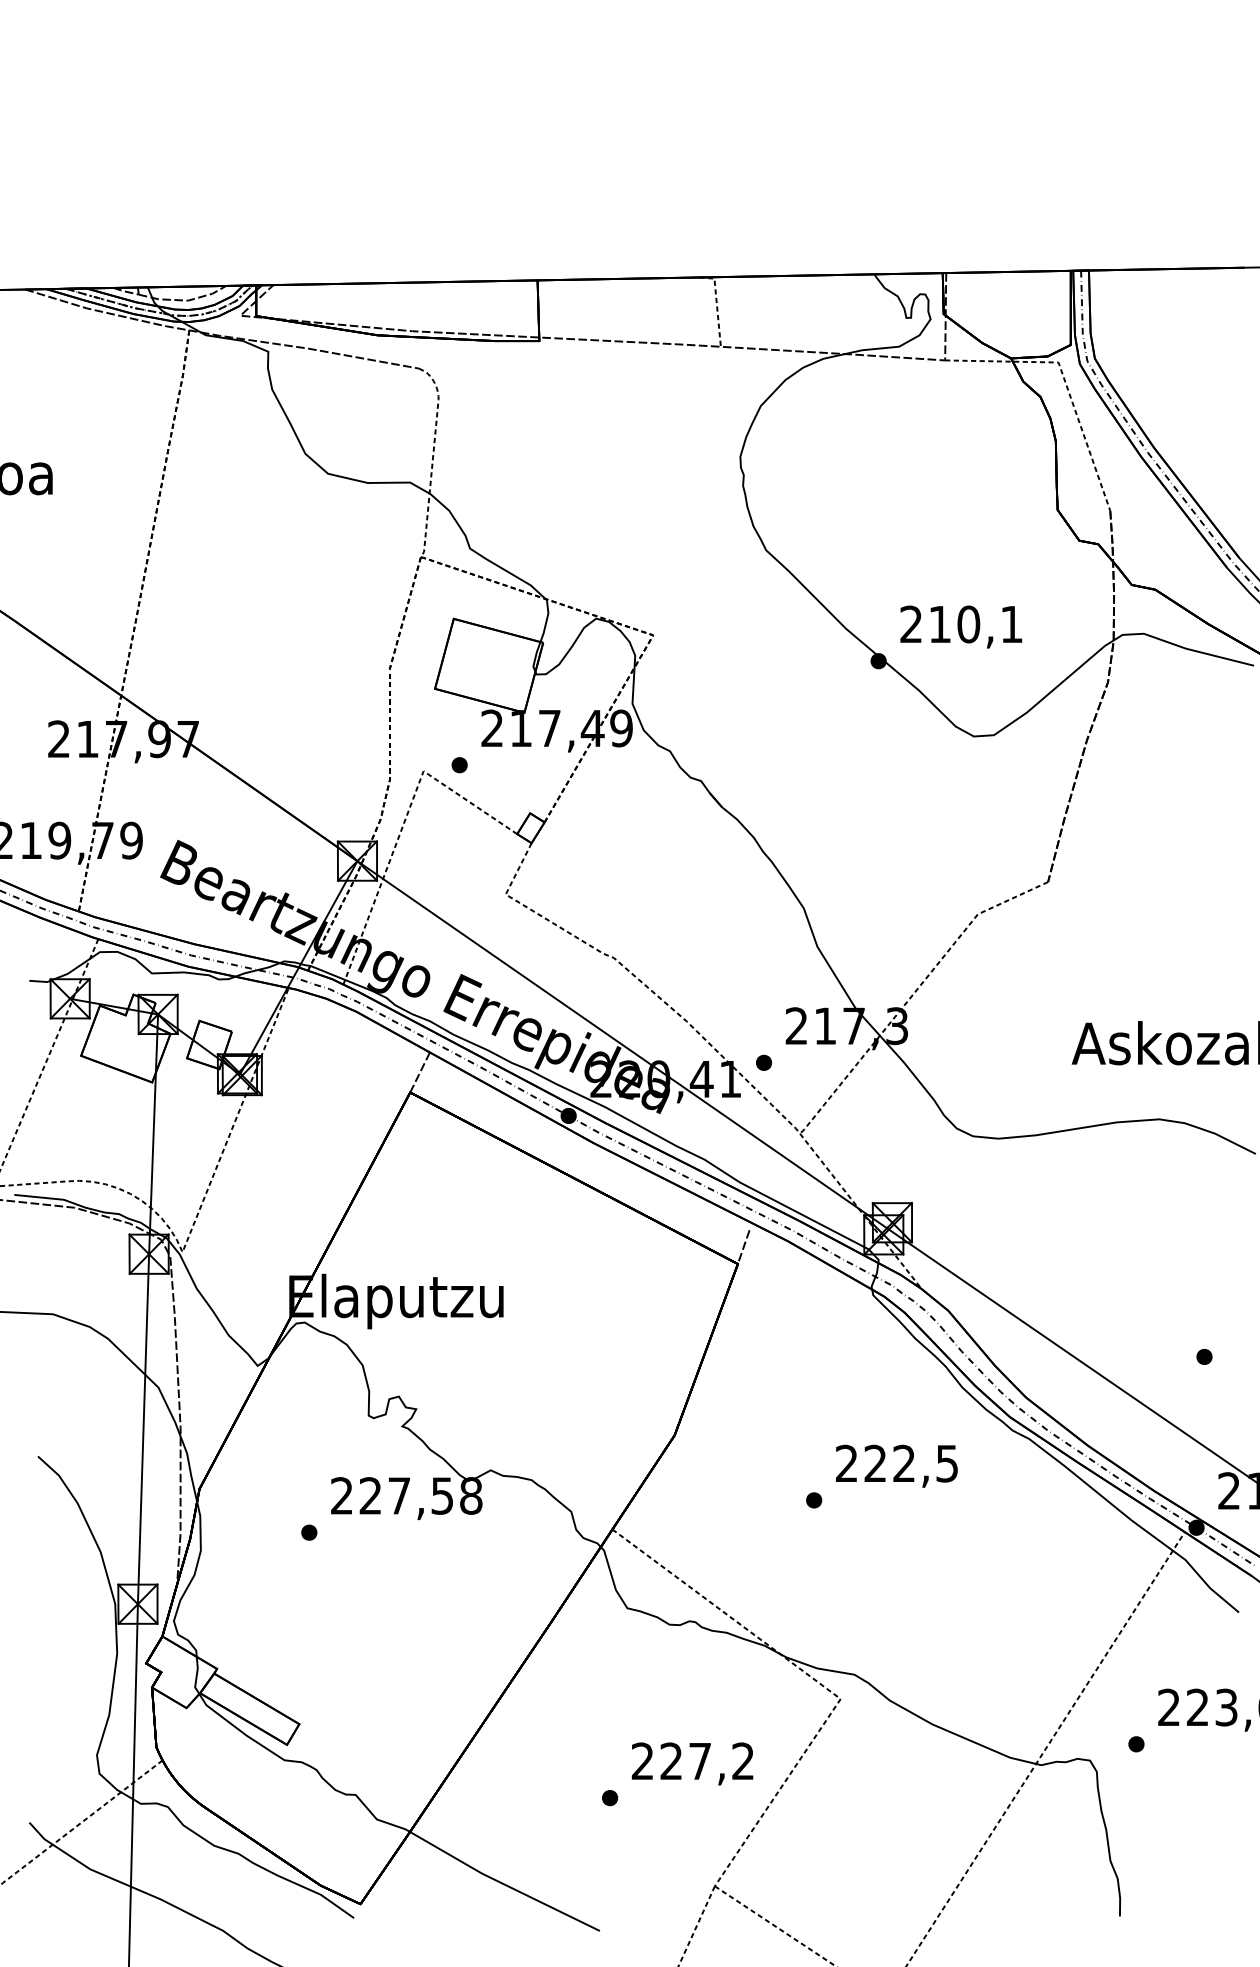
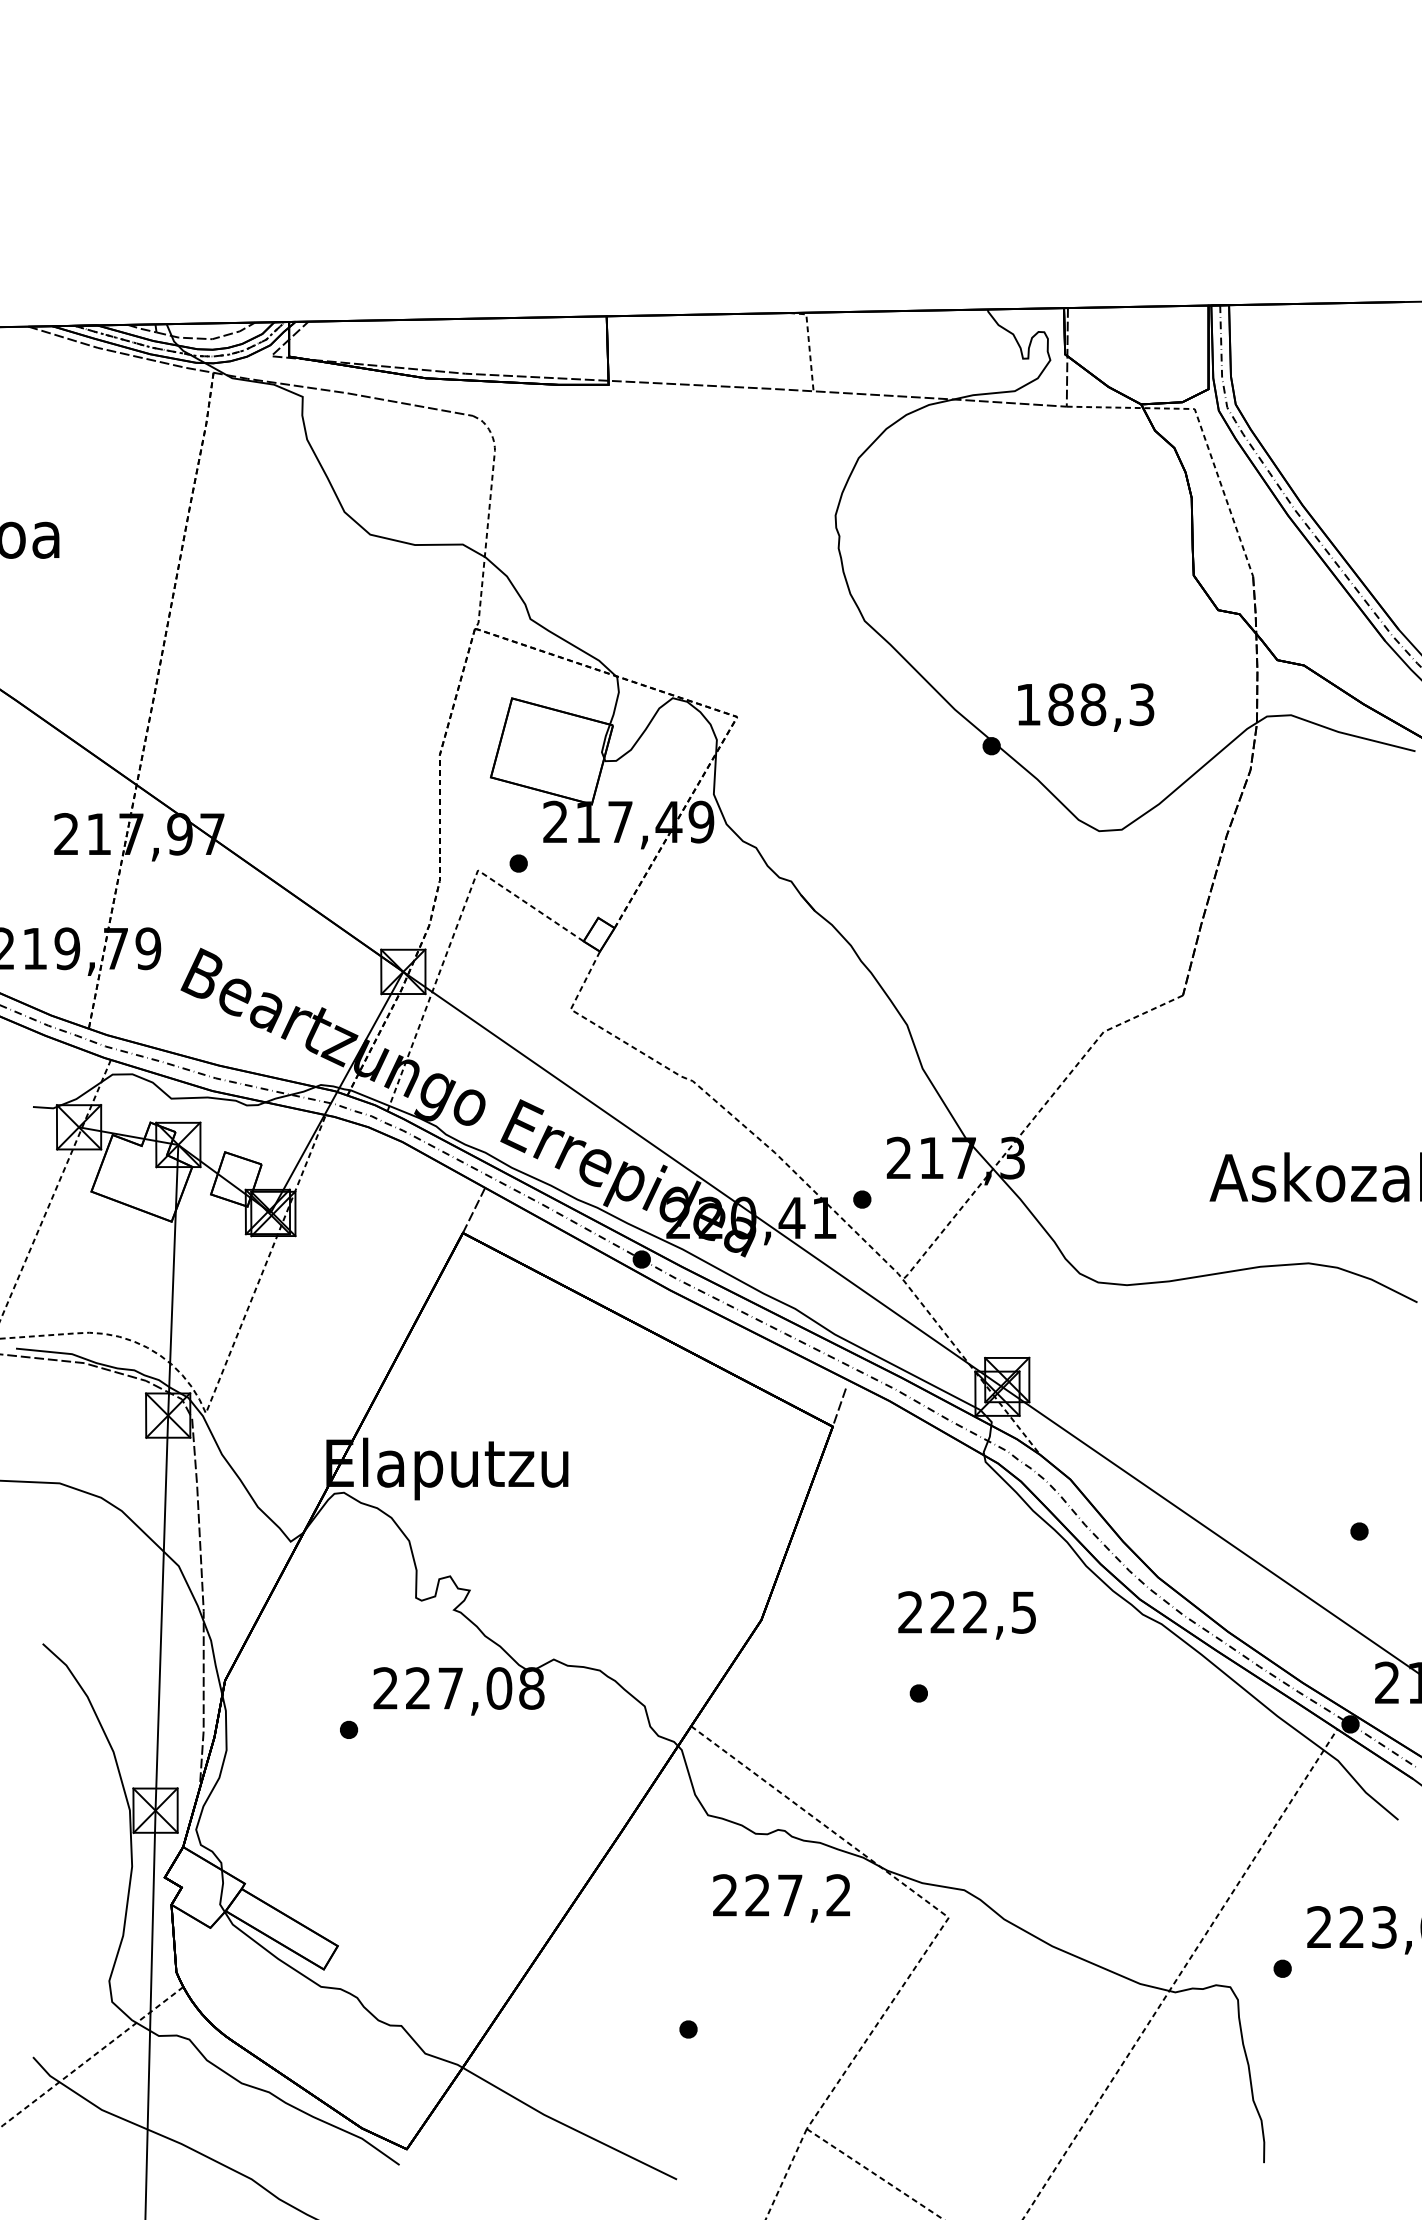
text: (961, 624) -> (1085, 704), 210,1 -> 188,3
text: (896, 1465) -> (966, 1614), moved
text: (442, 1495) -> (499, 1687), 227,58 -> 227,08
text: (692, 1763) -> (781, 1897), moved

